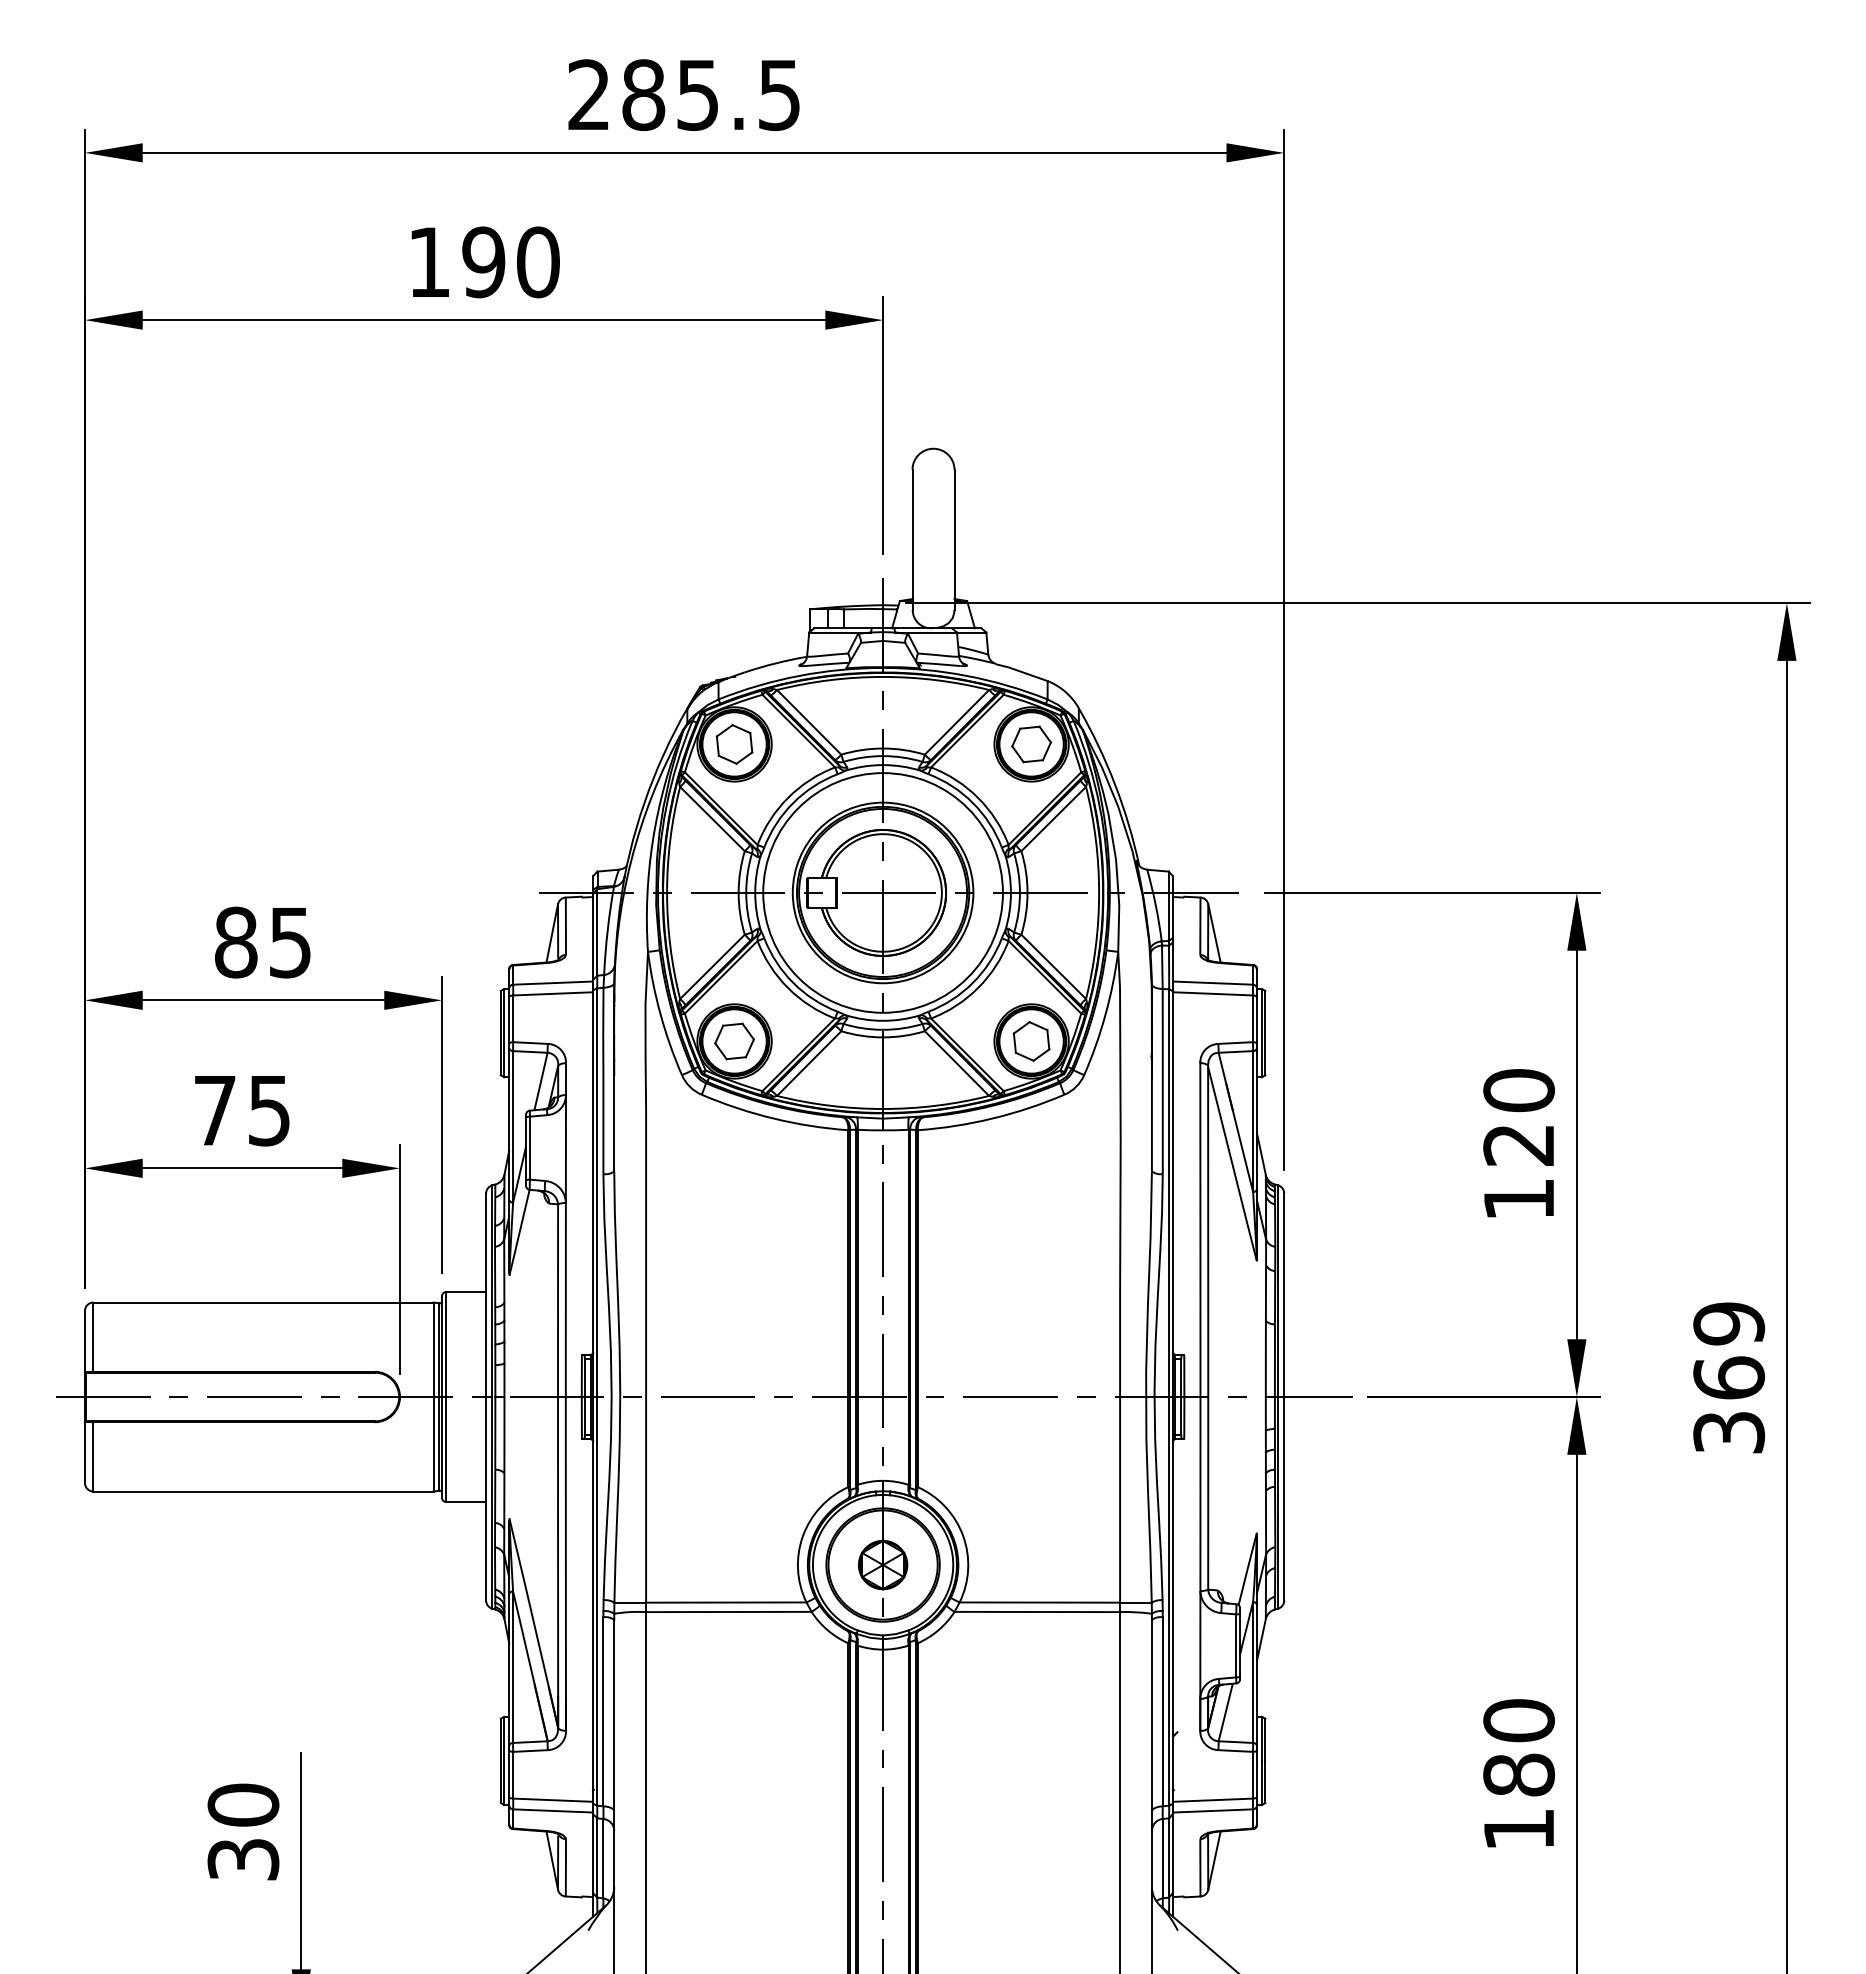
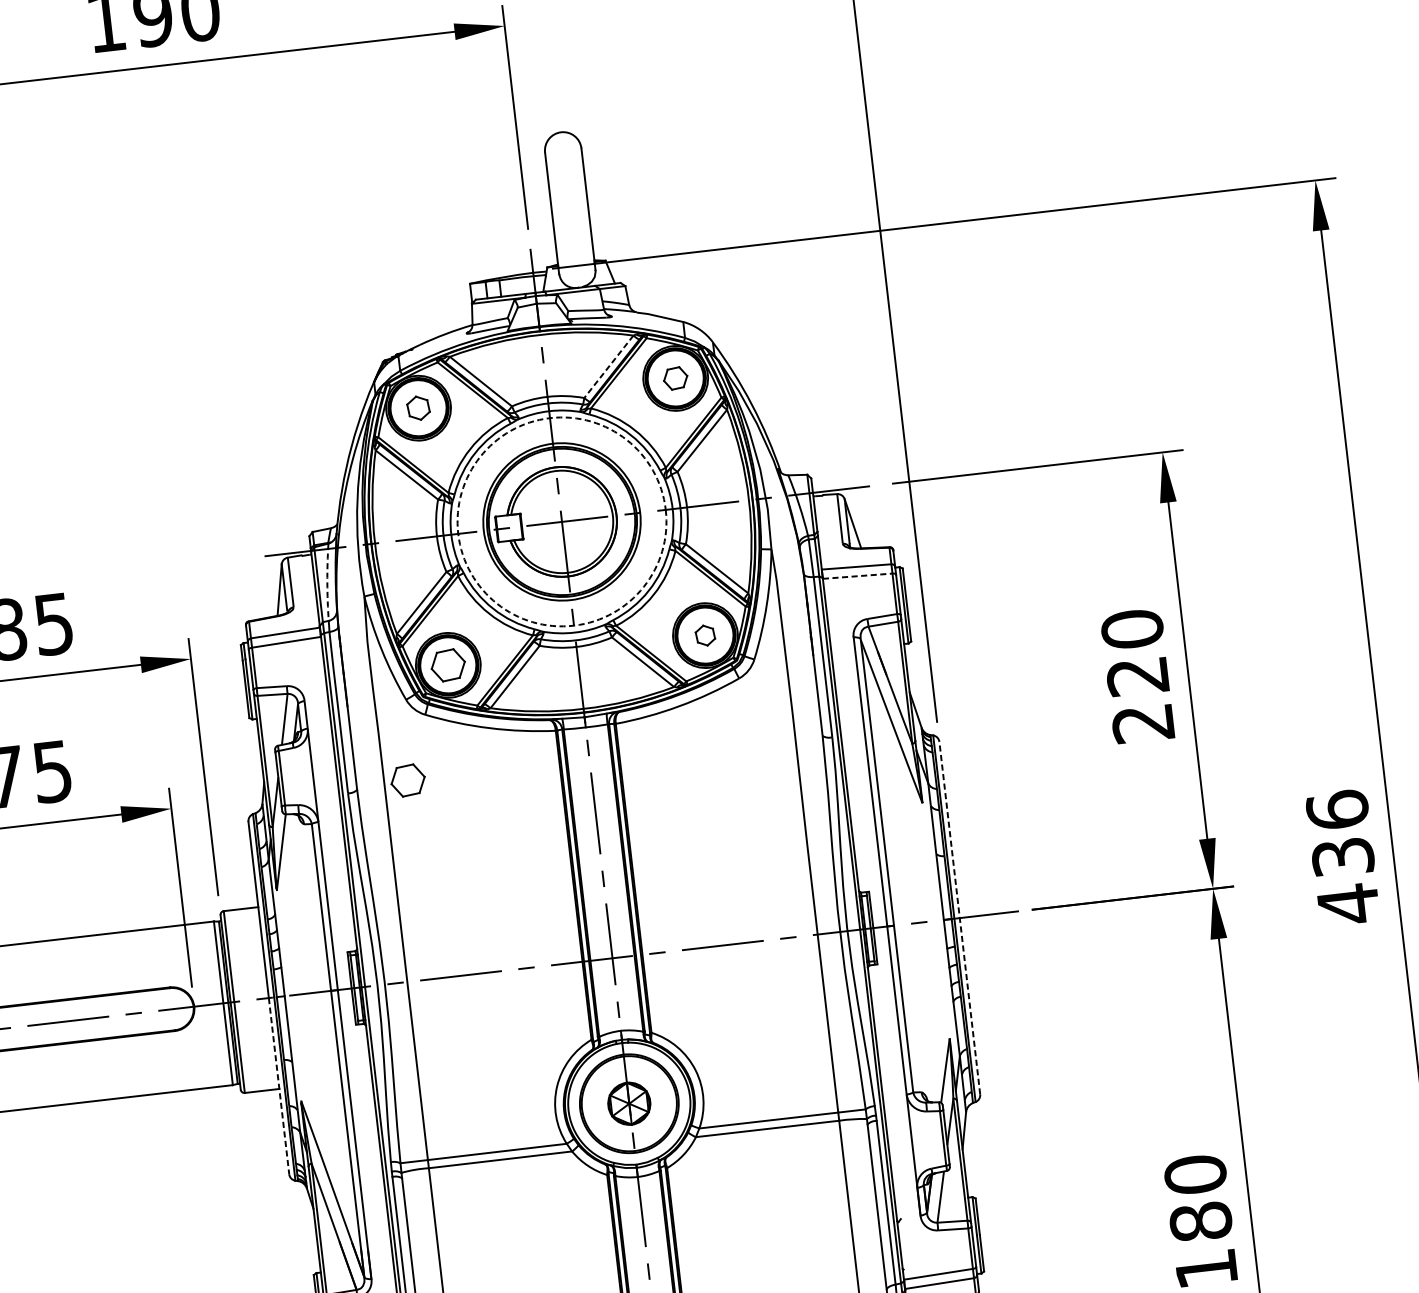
line: (957, 722) -> (609, 366), solid -> dashed
part: (734, 744) -> (418, 408), size x0.7
part: (1031, 744) -> (675, 378), size x0.7
circle: (882, 892) -> (561, 521), solid -> dashed
arc: (607, 930) -> (327, 582), solid -> dashed
line: (1213, 993) -> (858, 575), solid -> dashed
part: (1031, 1041) -> (705, 635), size x0.6
part: (673, 1167) -> (408, 780), added
text: (1518, 1200) -> (1142, 724), 120 -> 220
text: (1729, 1378) -> (1343, 857), 369 -> 436
line: (1284, 1397) -> (960, 918), solid -> dashed
line: (486, 1498) -> (279, 1085), solid -> dashed

